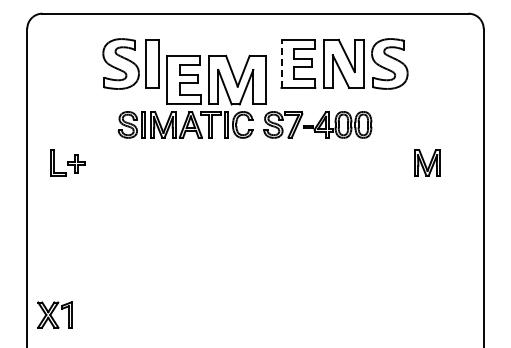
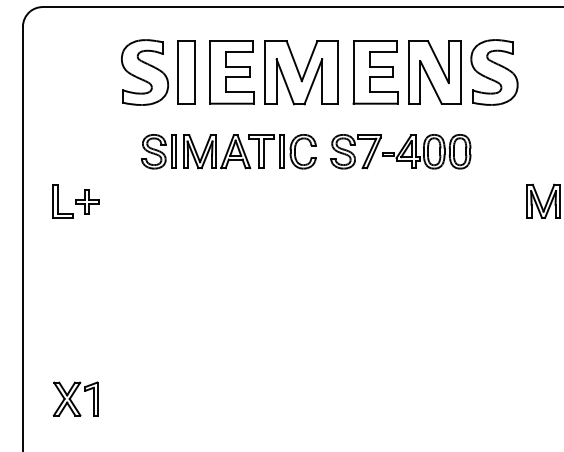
line: (281, 63) -> (353, 71), dashed -> solid
part: (216, 79) -> (274, 71), moved
part: (54, 314) -> (75, 398), moved

